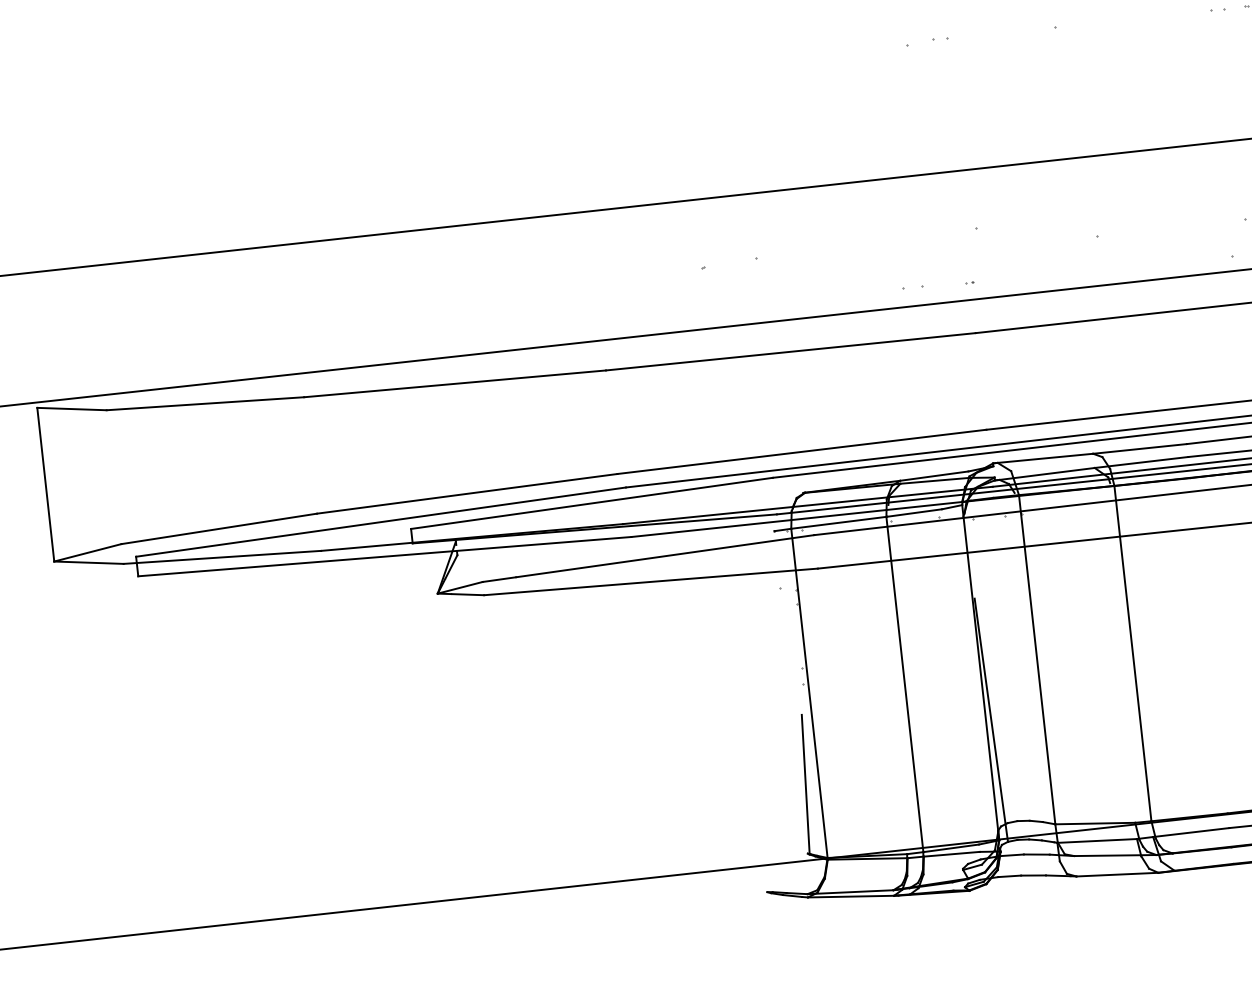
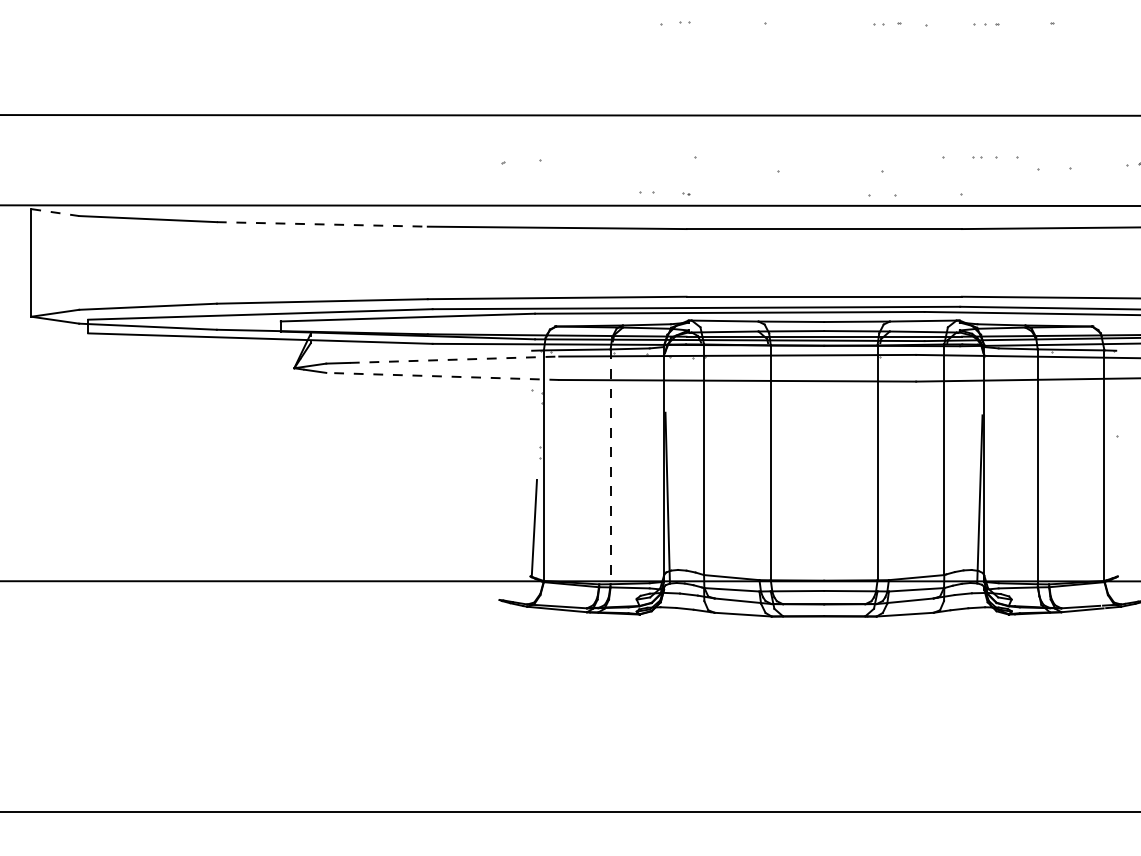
line: (455, 383) -> (322, 224), solid -> dashed
line: (72, 408) -> (55, 212), solid -> dashed
line: (665, 555) -> (454, 359), solid -> dashed
line: (650, 582) -> (442, 376), solid -> dashed
line: (904, 685) -> (610, 467), solid -> dashed

